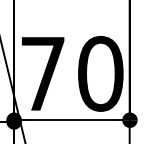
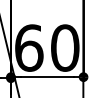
text: (43, 72) -> (29, 47), 70 -> 60

